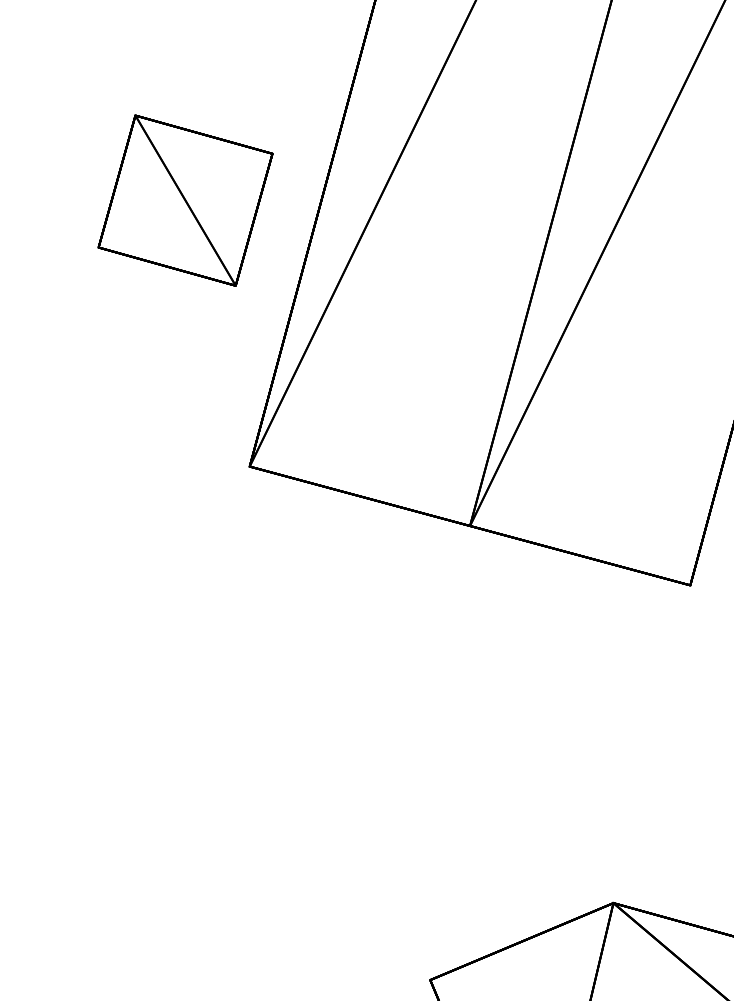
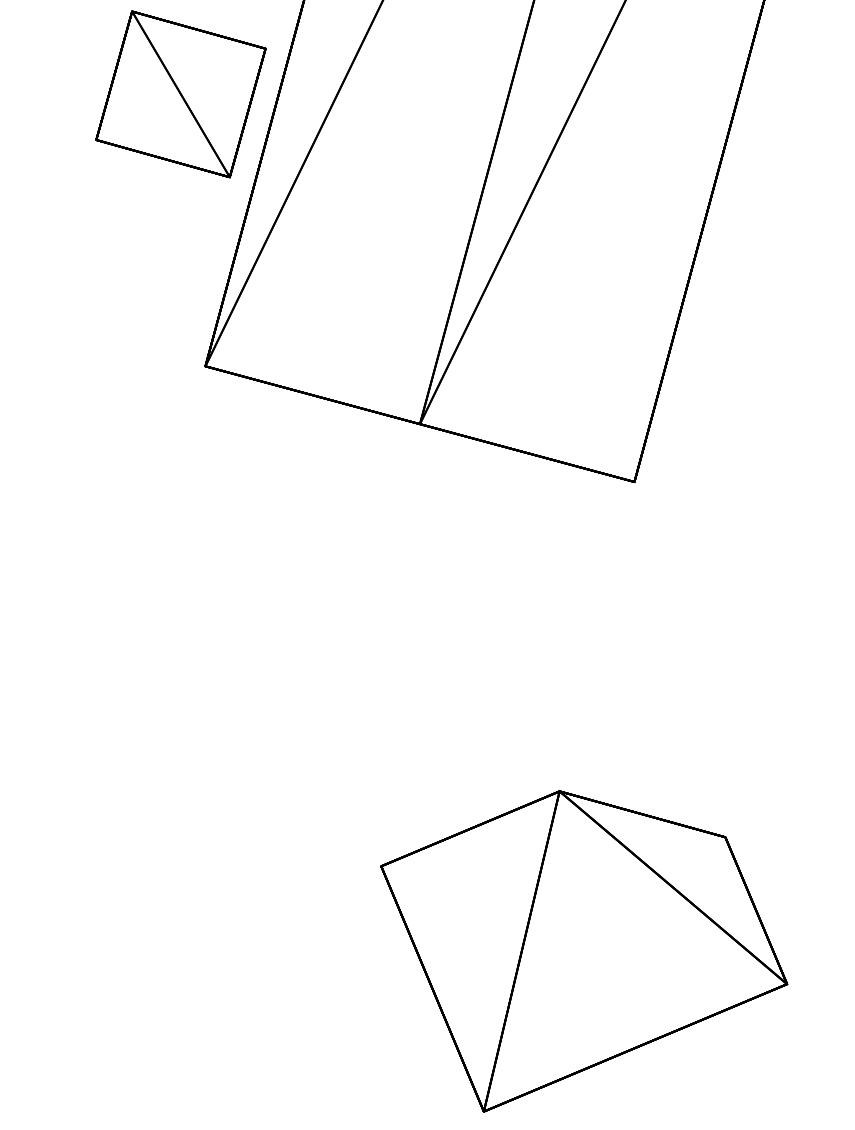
part: (185, 200) -> (180, 94), moved

